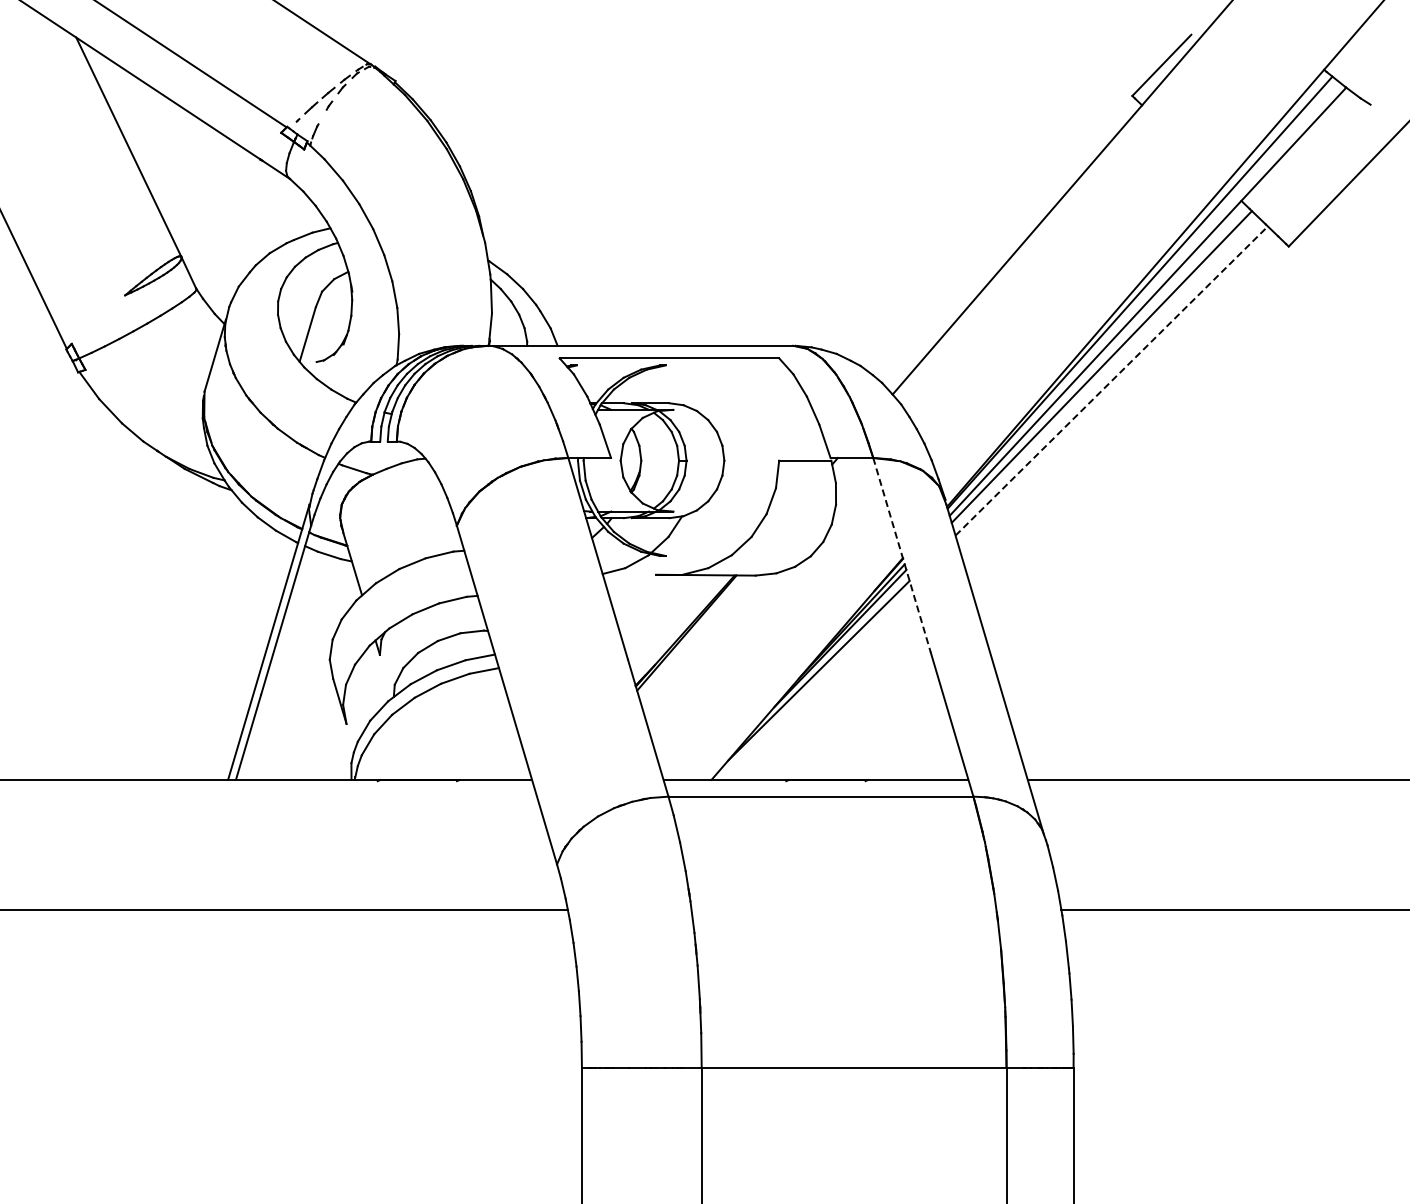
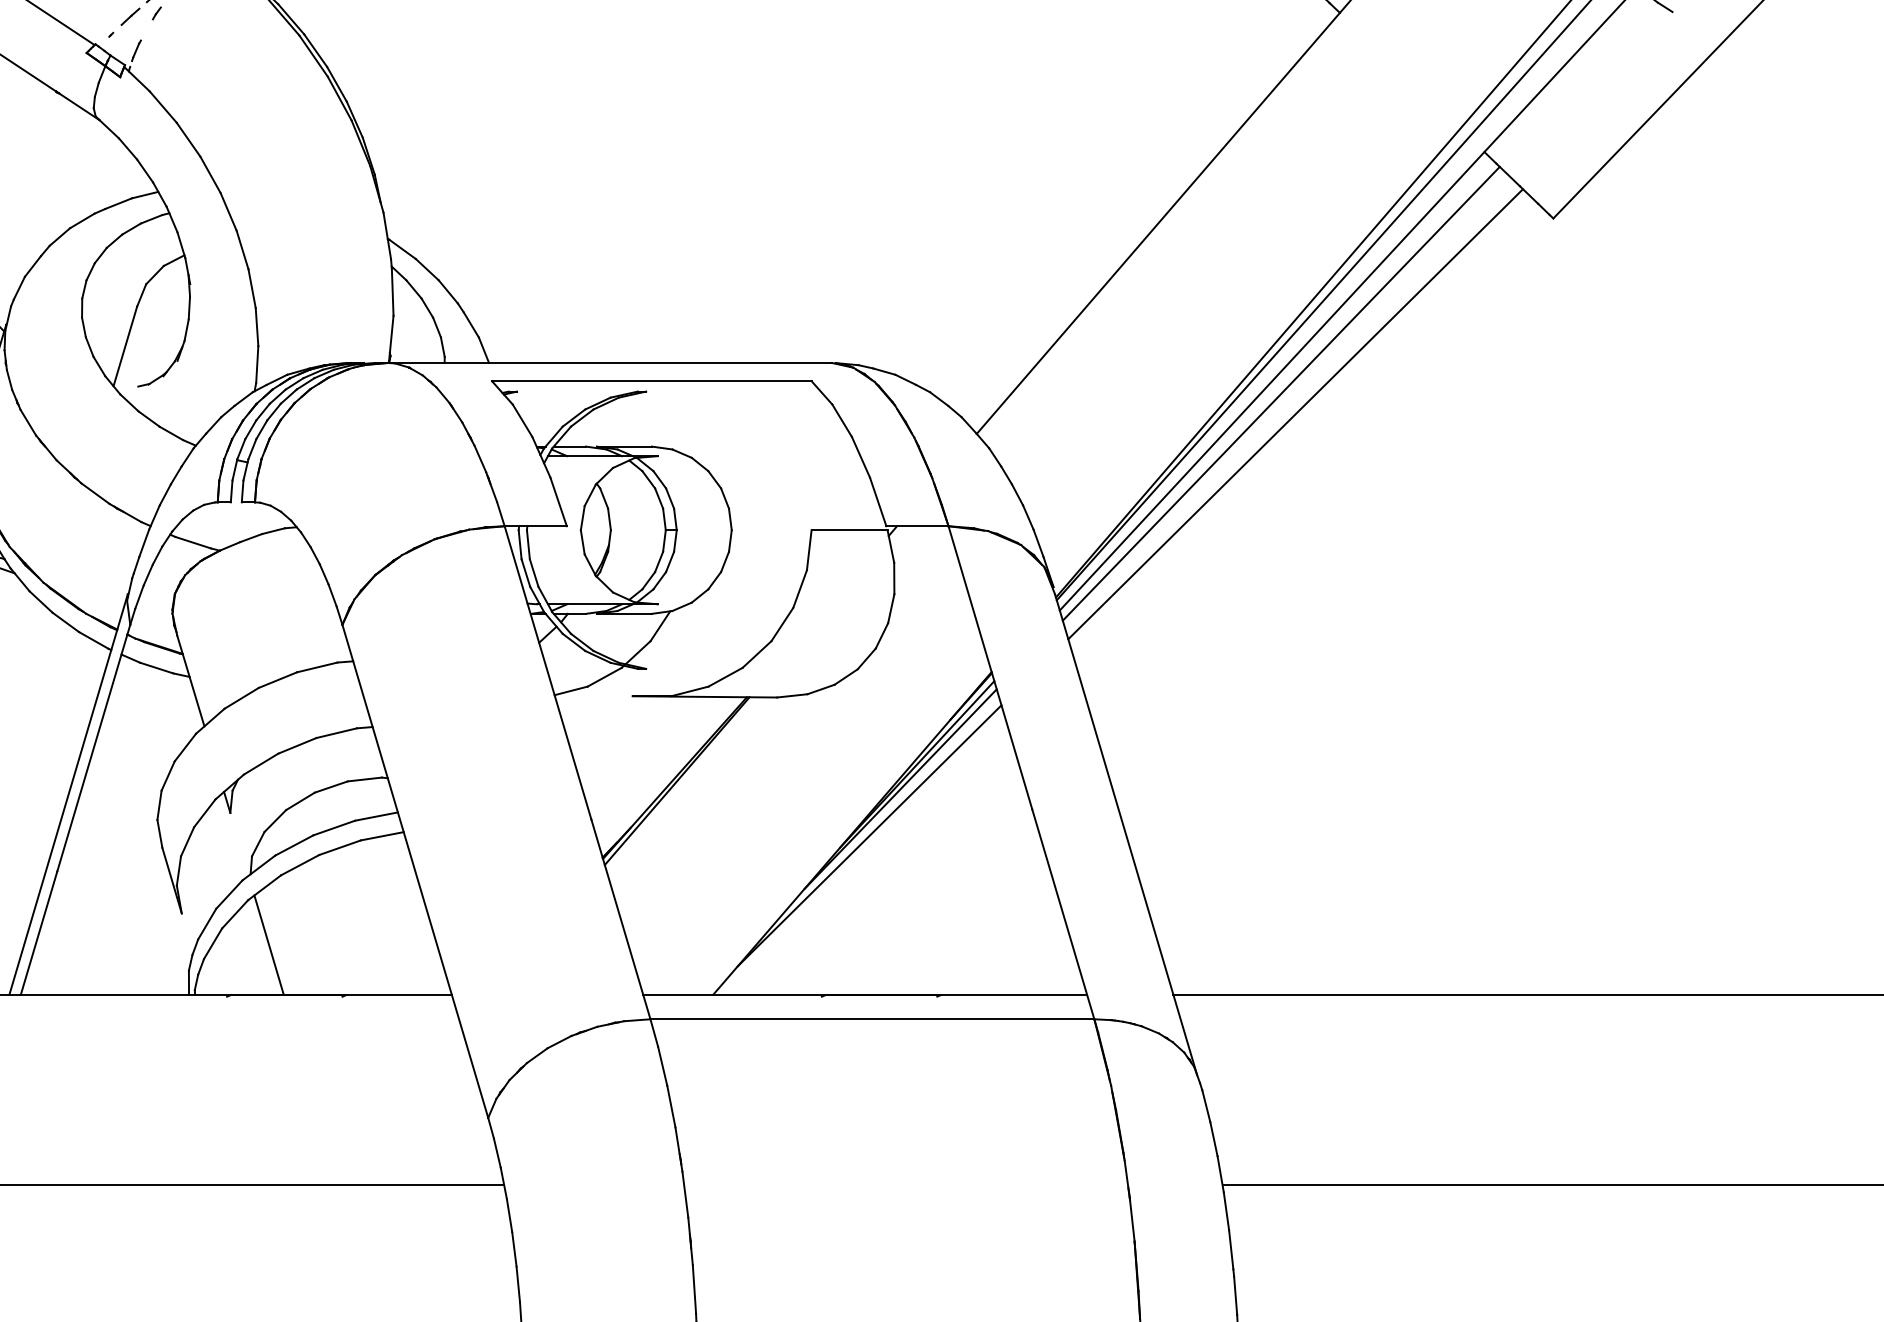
line: (1111, 381) -> (1295, 414), dashed -> solid
line: (902, 555) -> (991, 668), dashed -> solid
line: (406, 745) -> (269, 944), added

